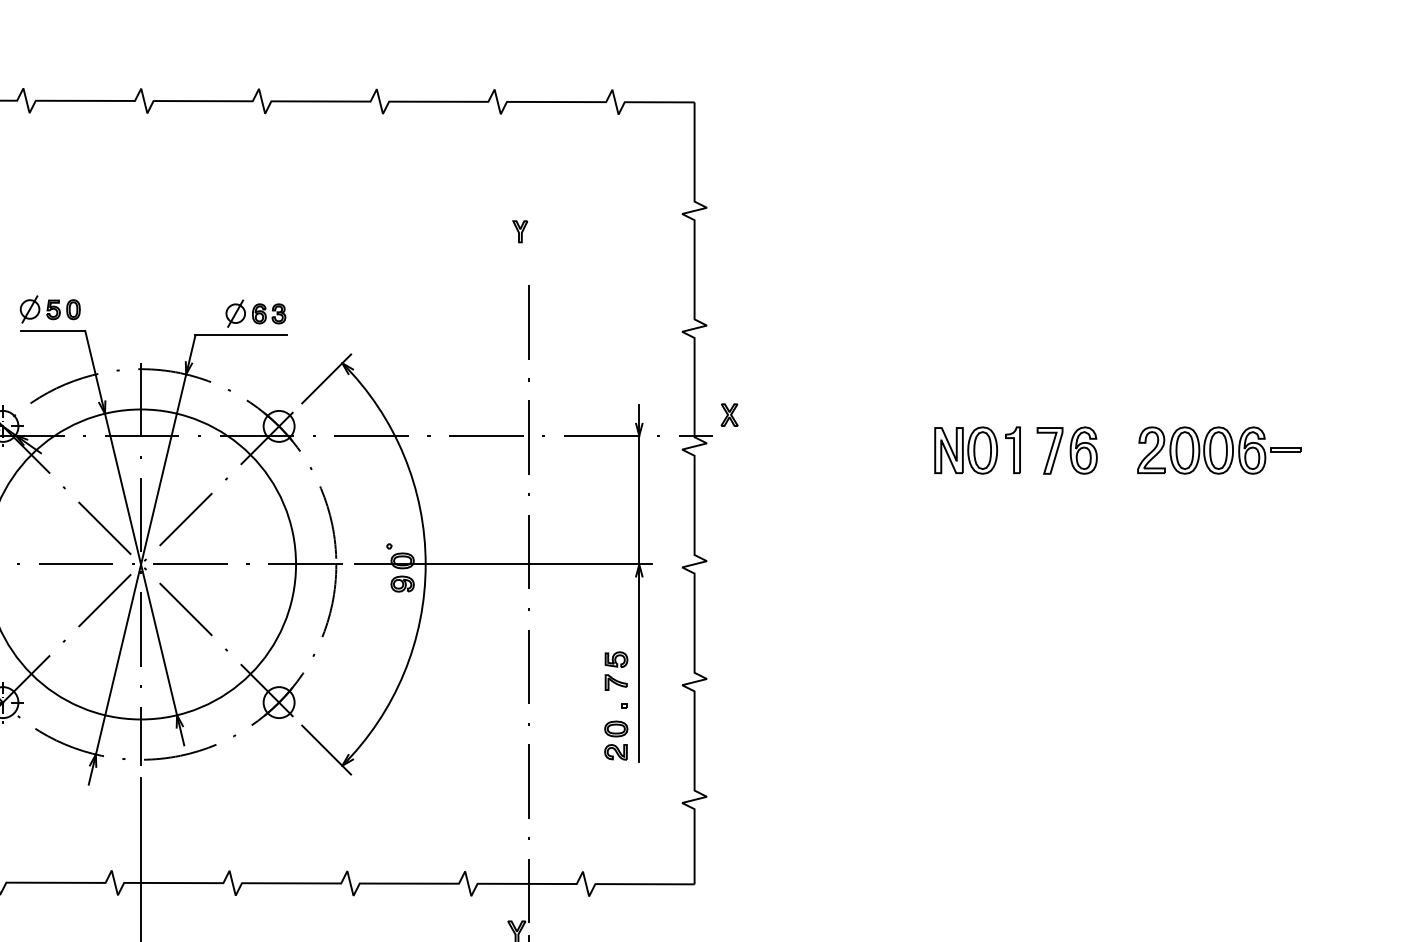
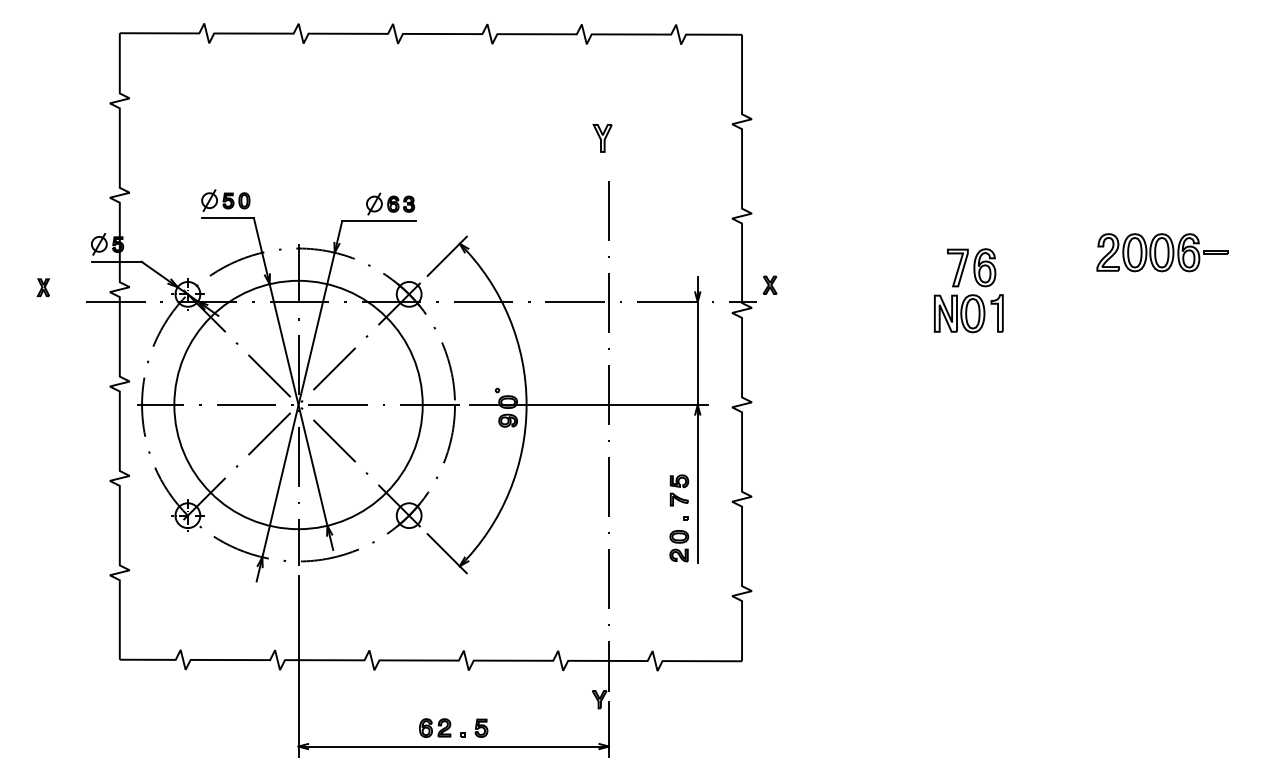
part: (519, 231) -> (601, 138), size x1.6
part: (1067, 450) -> (971, 267), moved
part: (1219, 450) -> (1162, 252), moved

